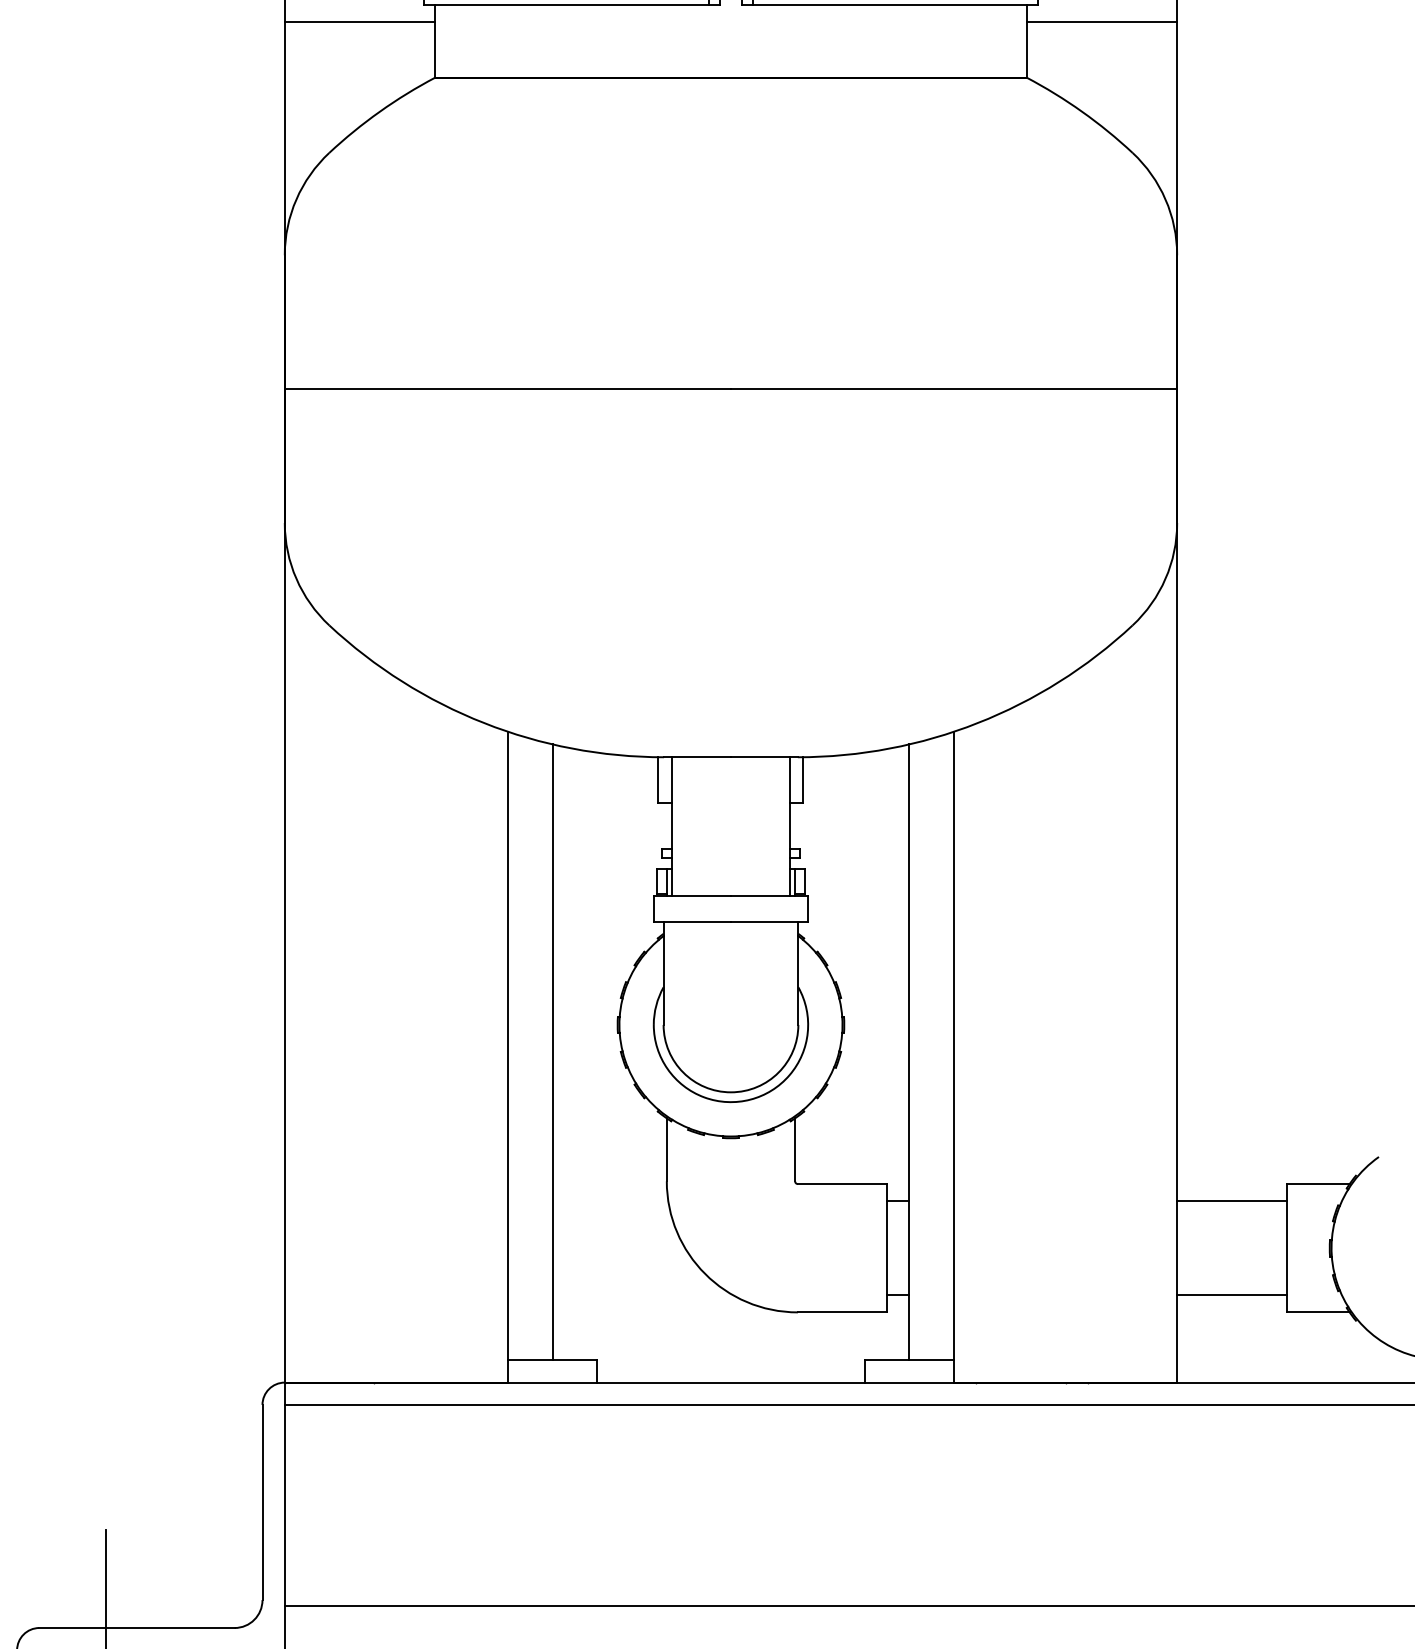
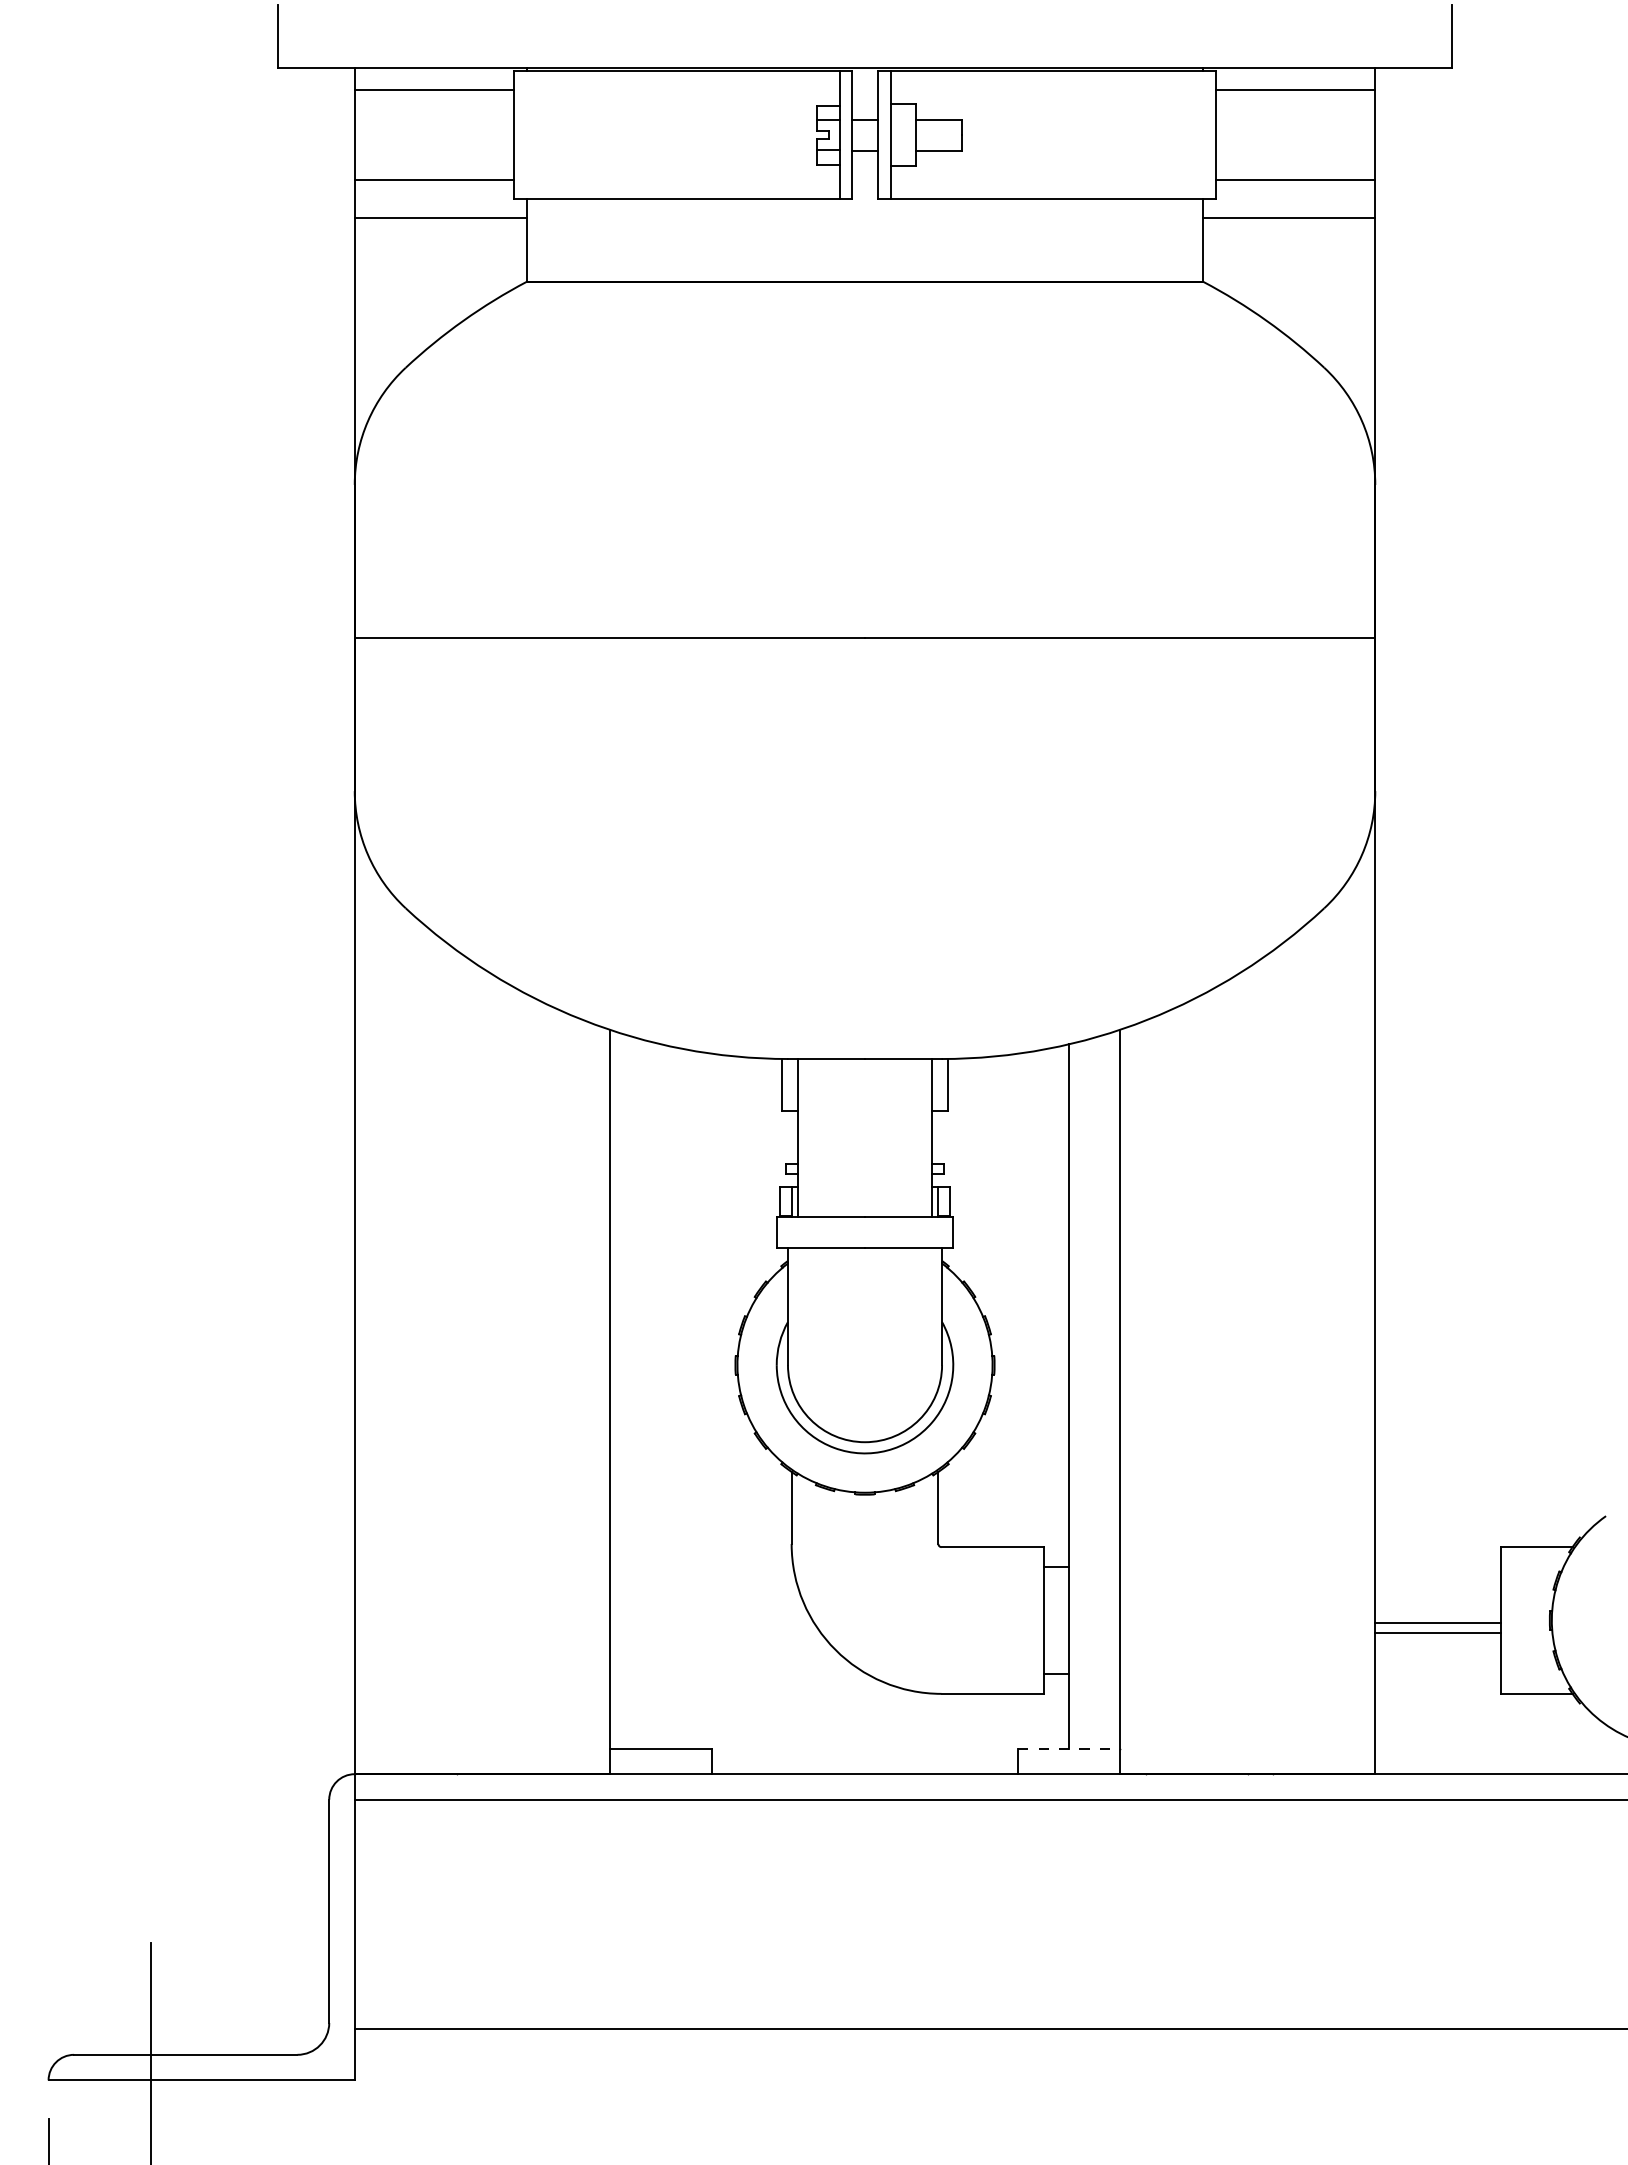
line: (552, 1052) -> (660, 1396), removed
line: (1231, 1201) -> (1437, 1632), moved
line: (1231, 1295) -> (1437, 1623), moved
line: (909, 1360) -> (1069, 1748), solid -> dashed

